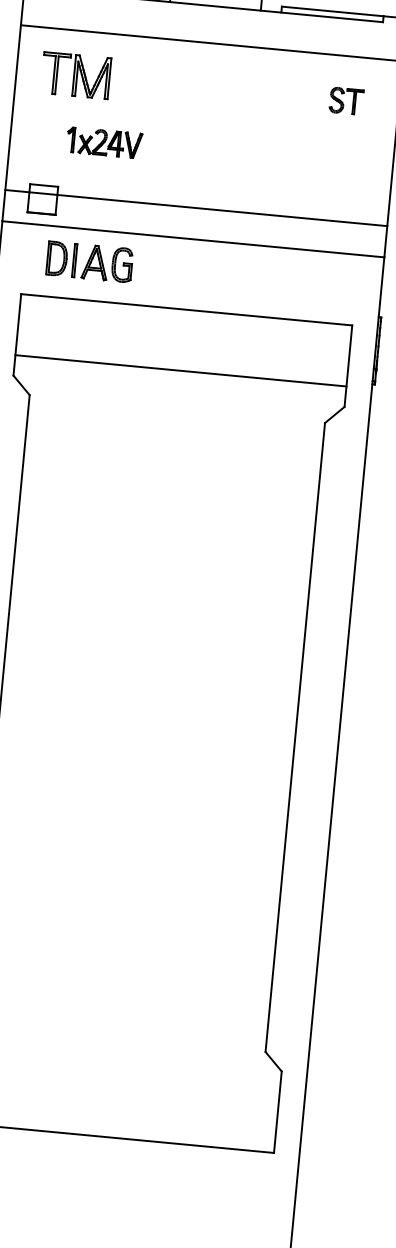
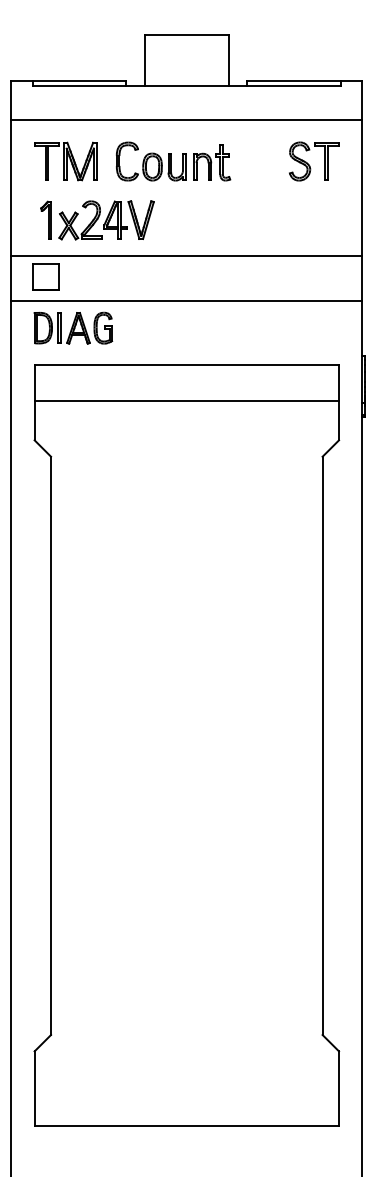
part: (193, 86) -> (173, 161), added
part: (346, 101) -> (314, 161), size x1.67
part: (104, 143) -> (97, 220), size x1.67
line: (196, 207) -> (186, 255), moved
part: (90, 261) -> (73, 327), moved
line: (180, 370) -> (186, 400), moved

